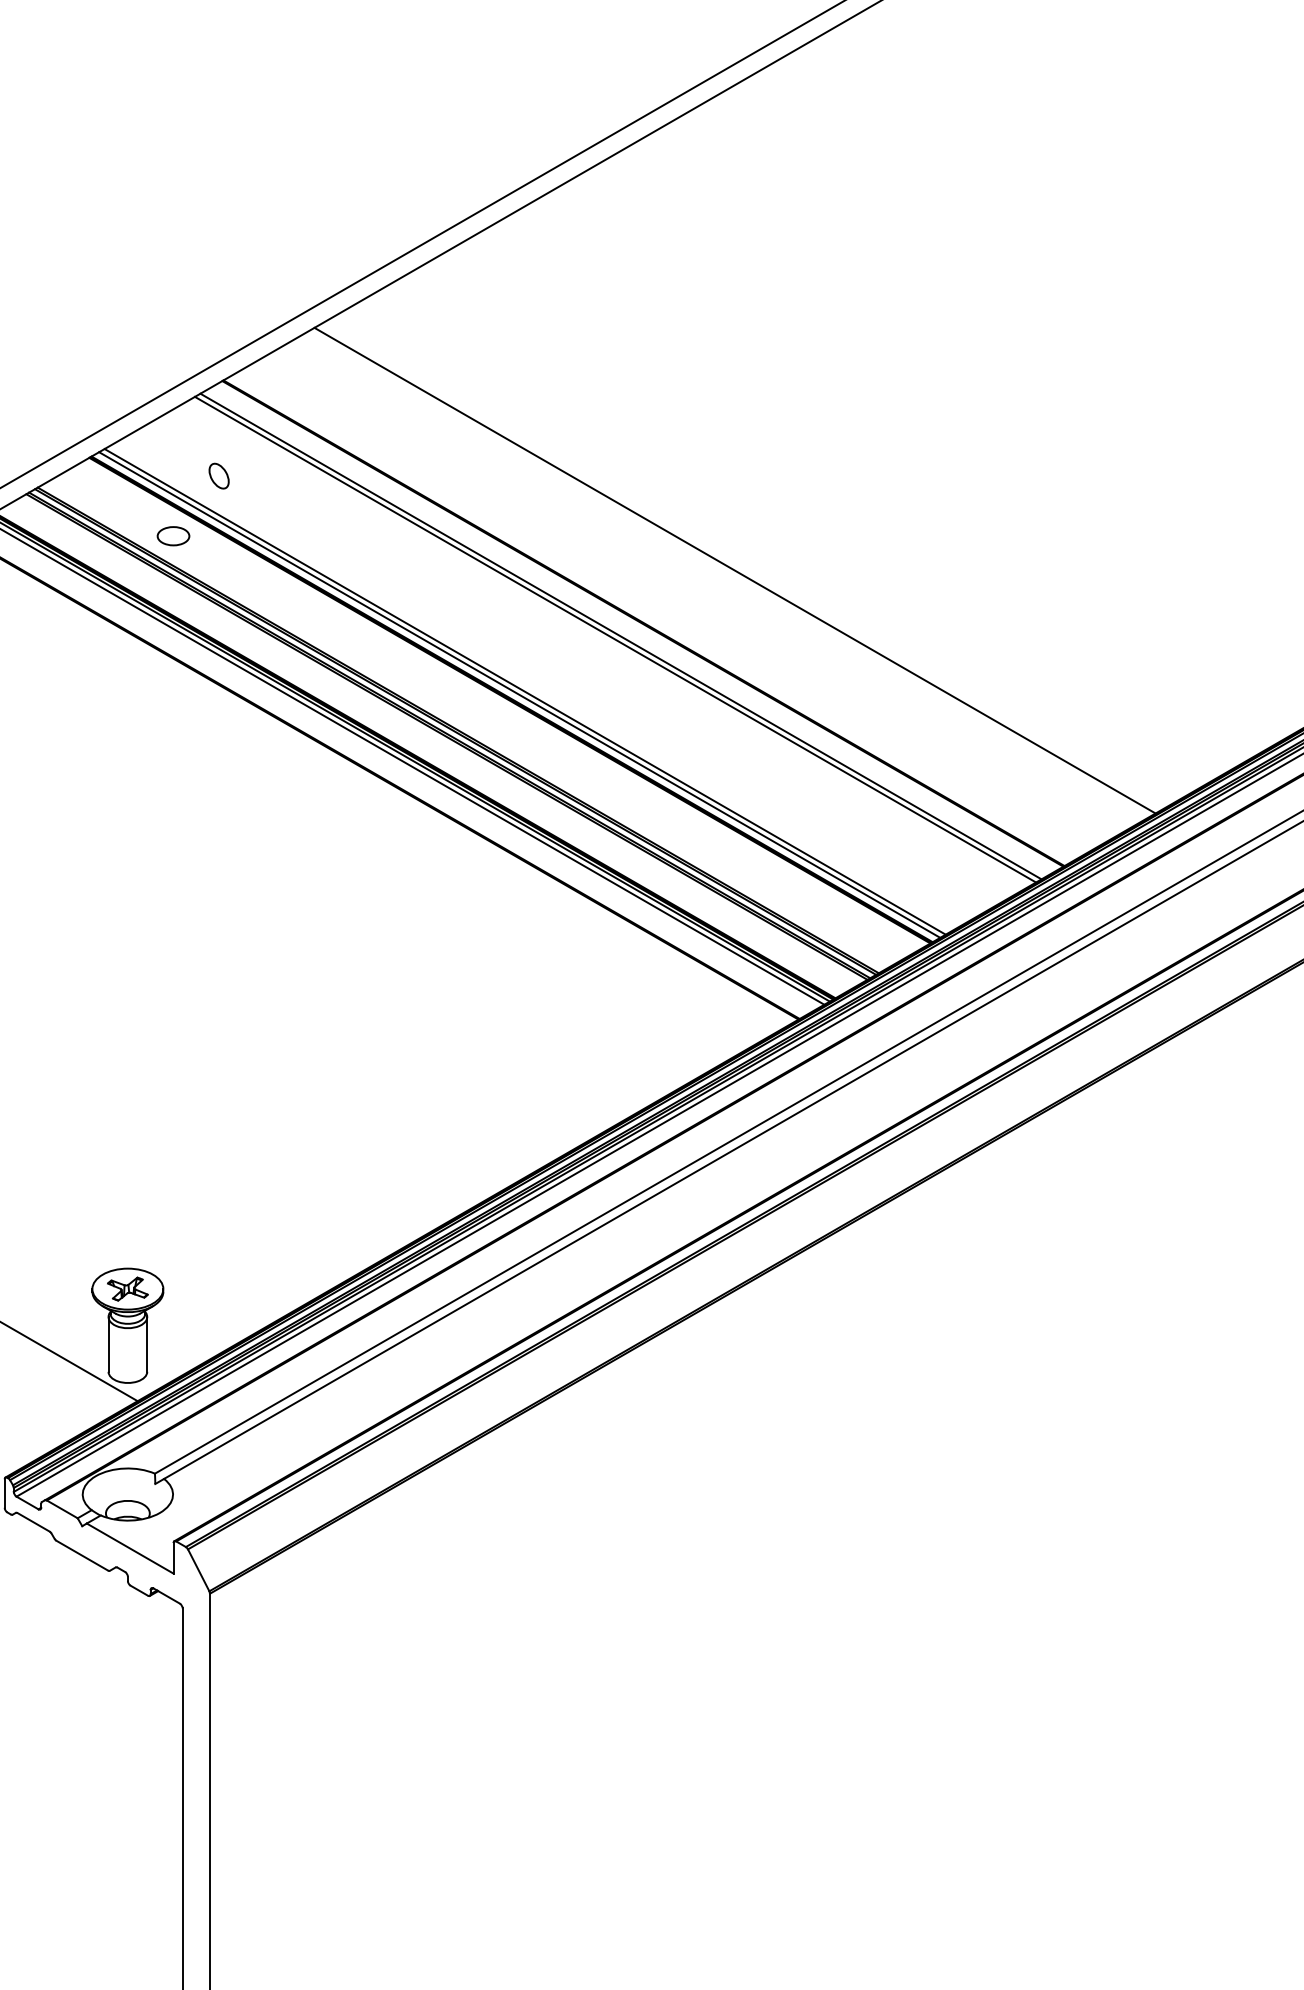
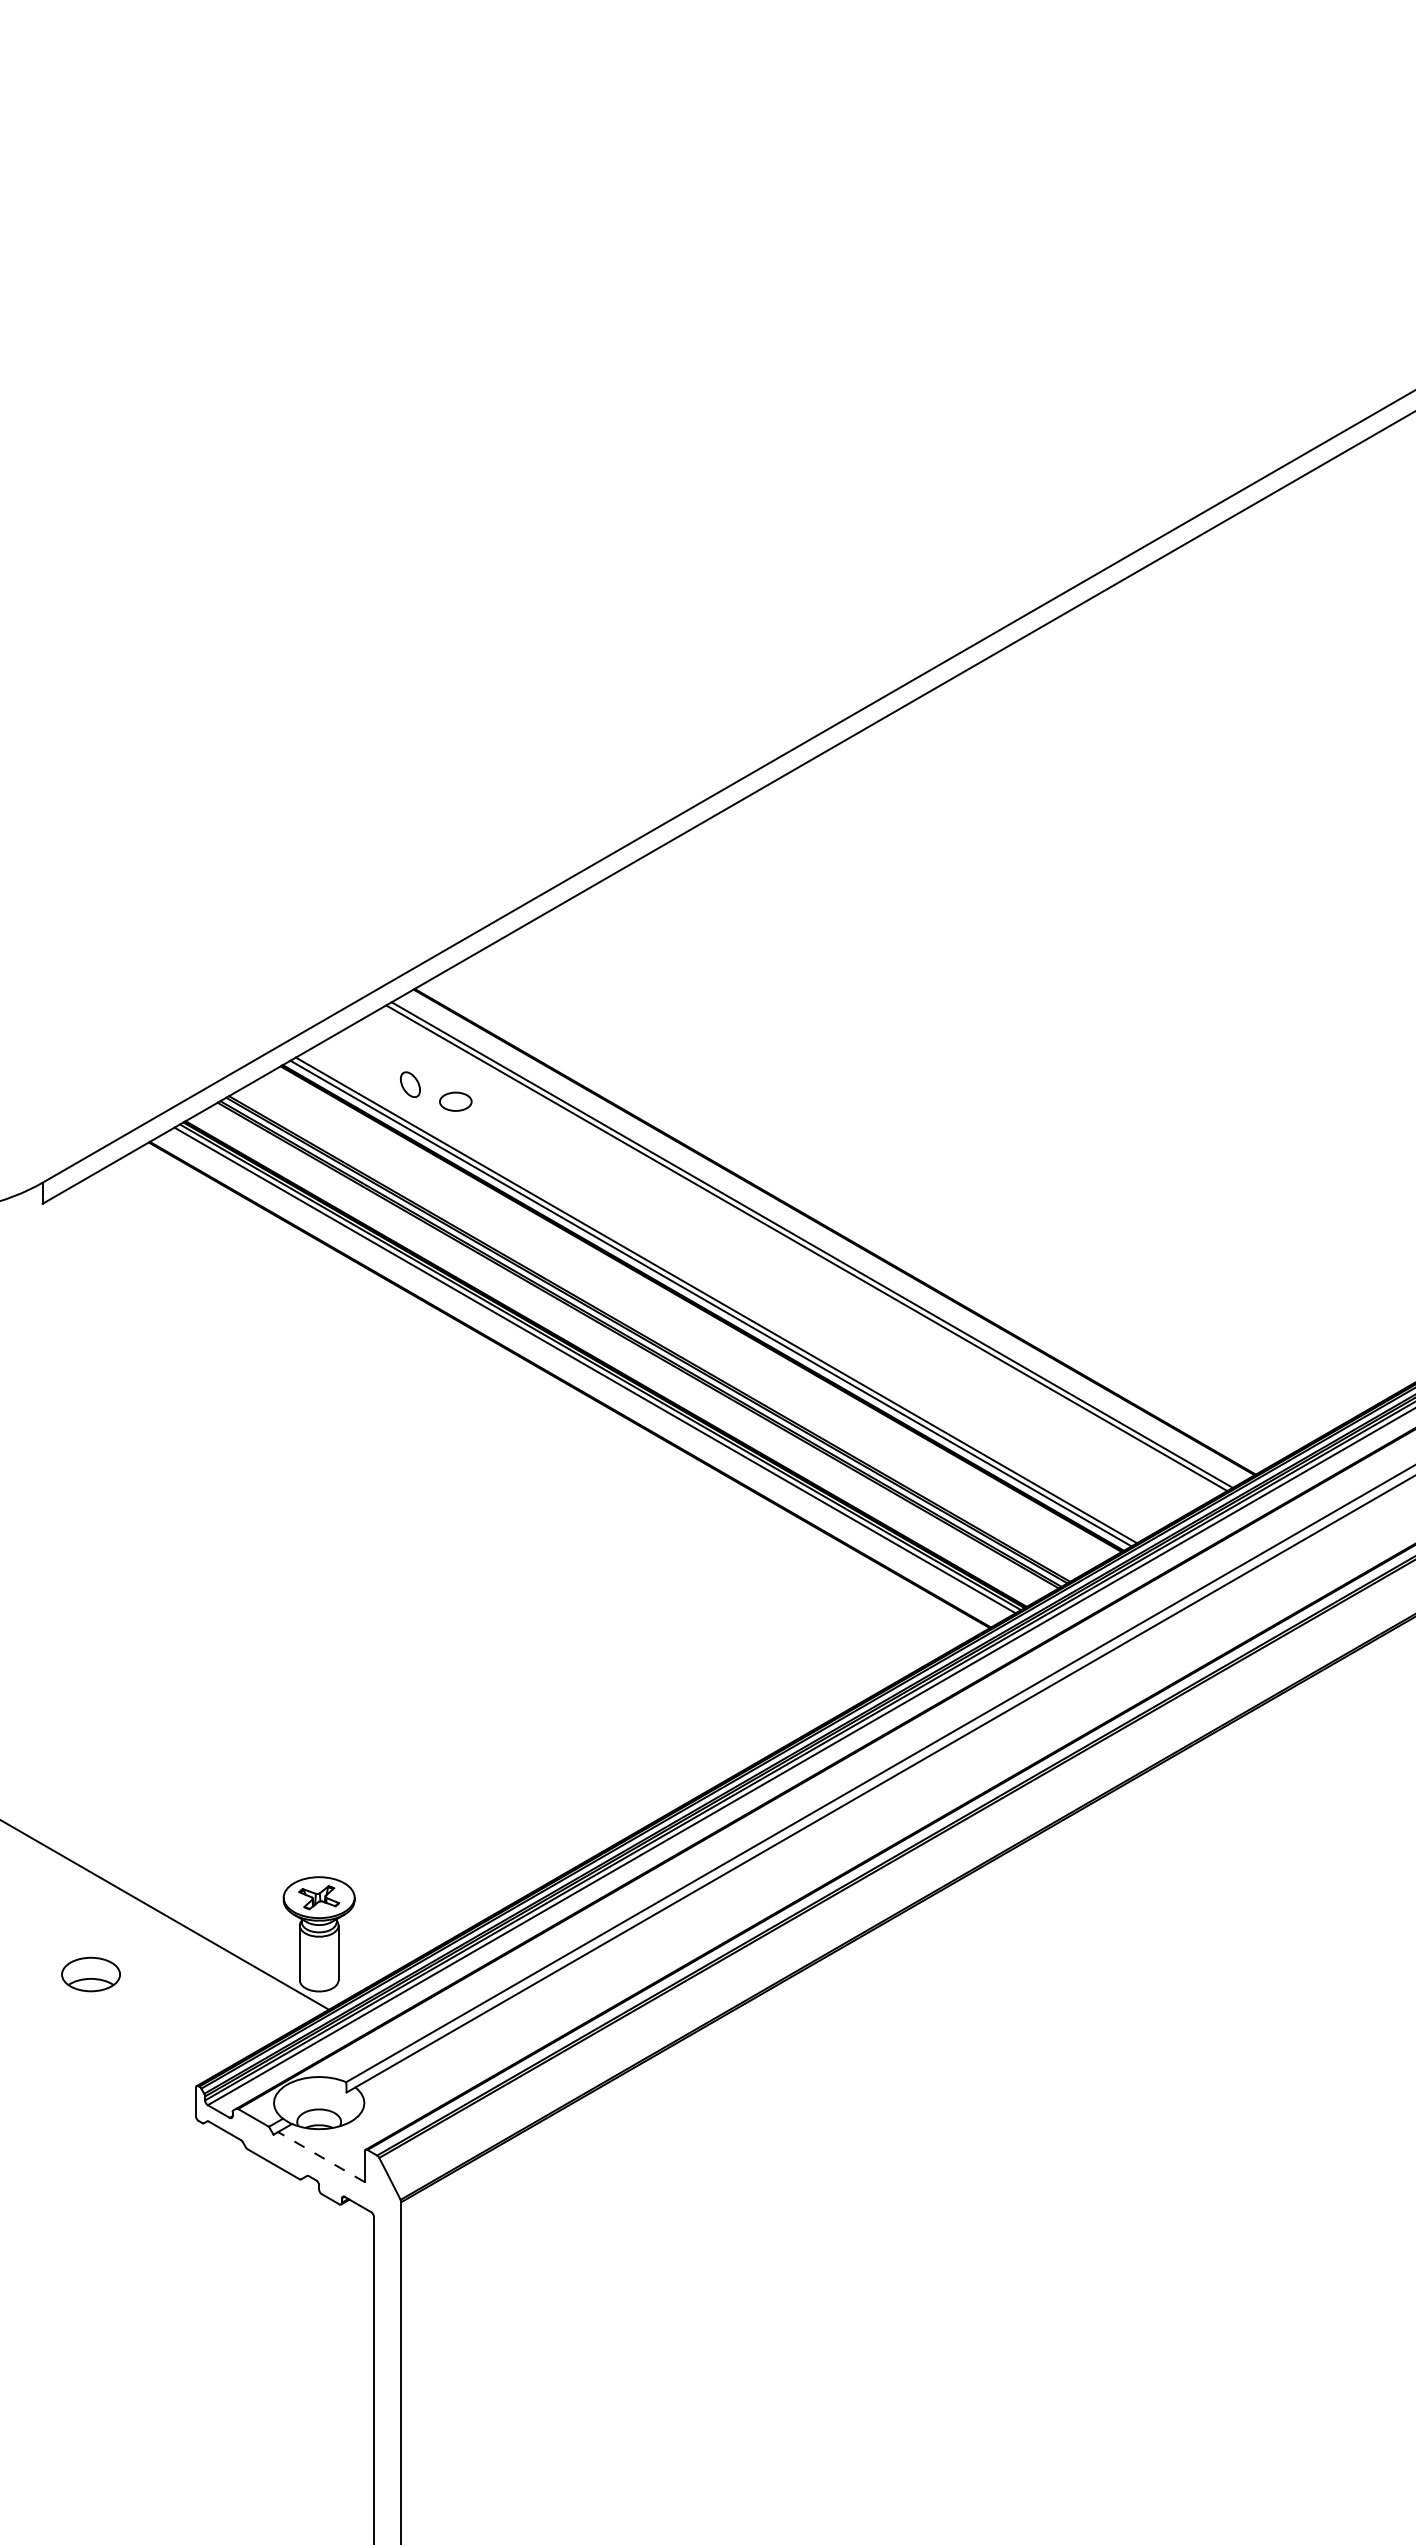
part: (173, 535) -> (455, 1101), moved
line: (734, 570) -> (925, 1179), removed
line: (130, 1547) -> (321, 2156), solid -> dashed

